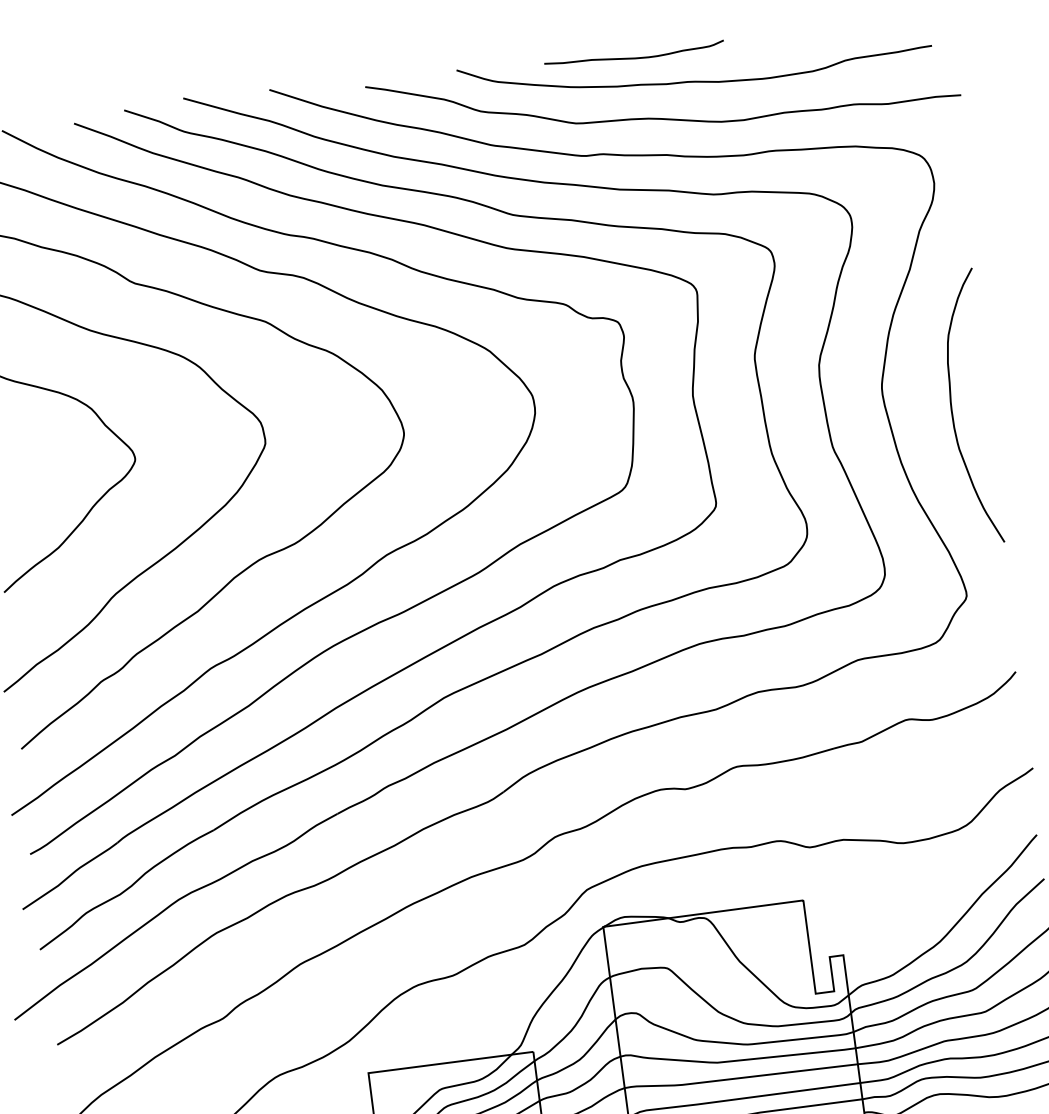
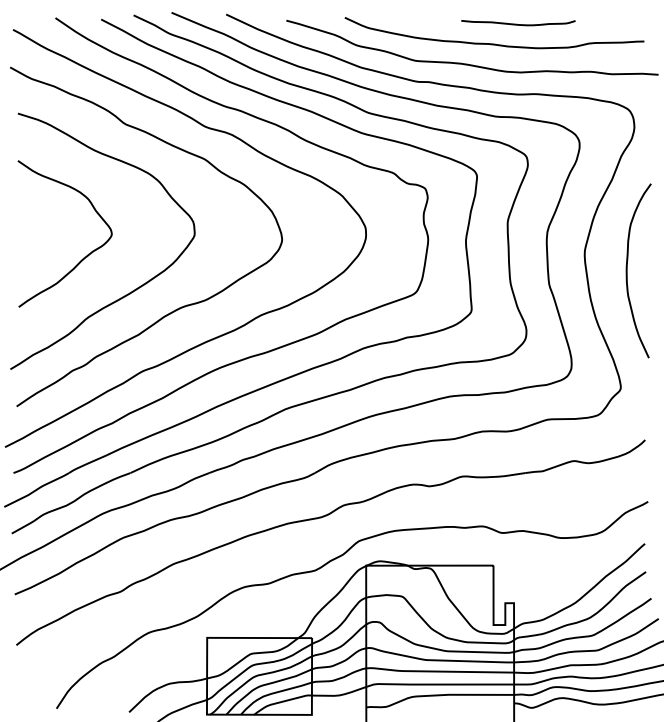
curve: (633, 56) -> (517, 23), moved

